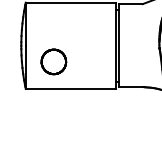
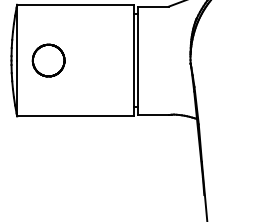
part: (53, 61) -> (48, 60), moved

